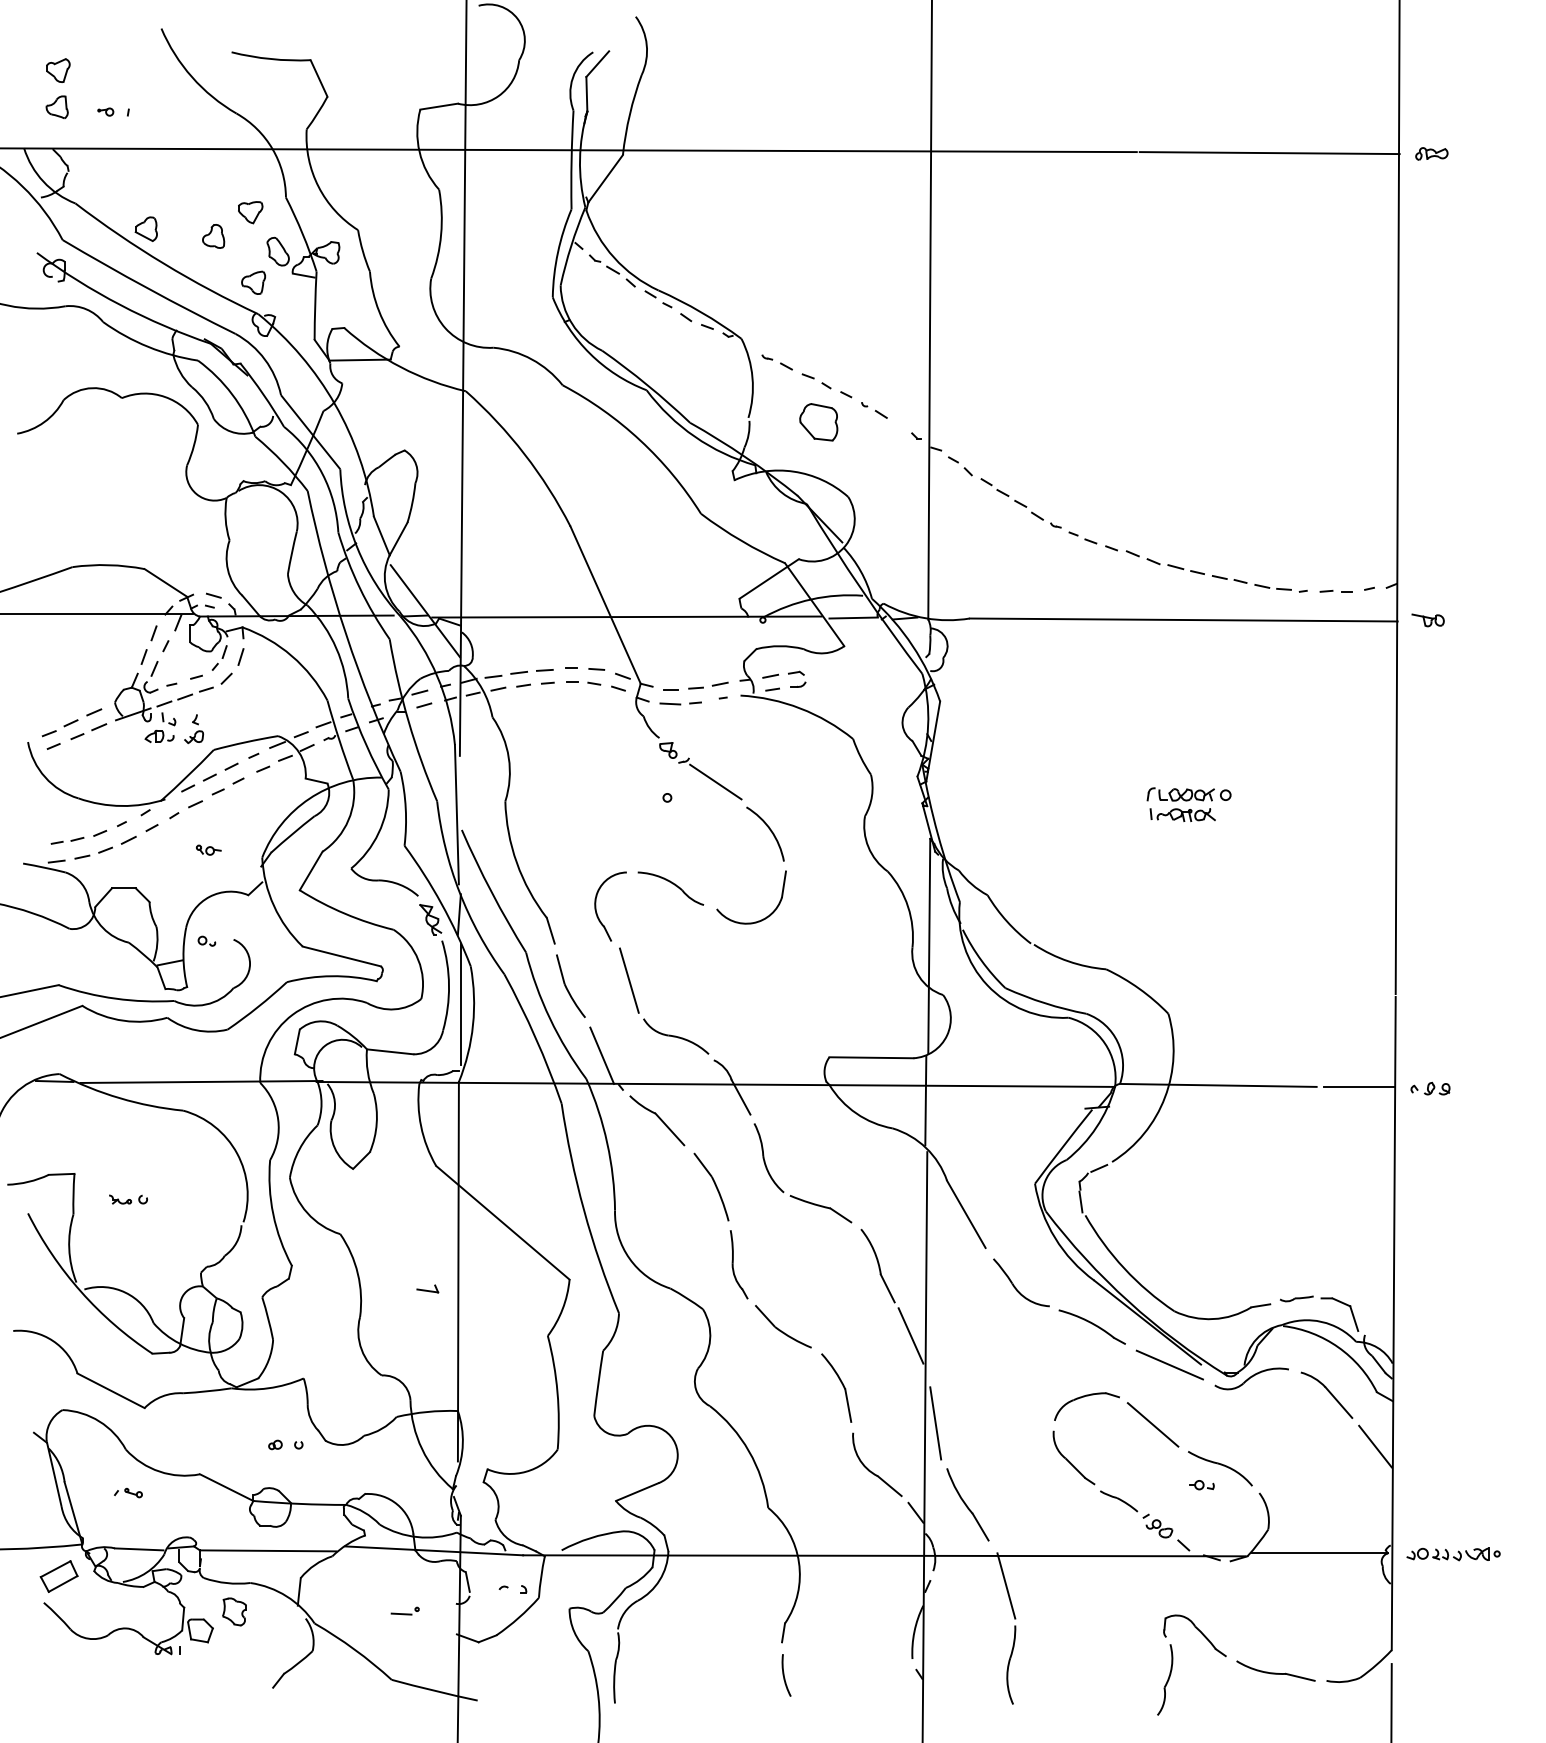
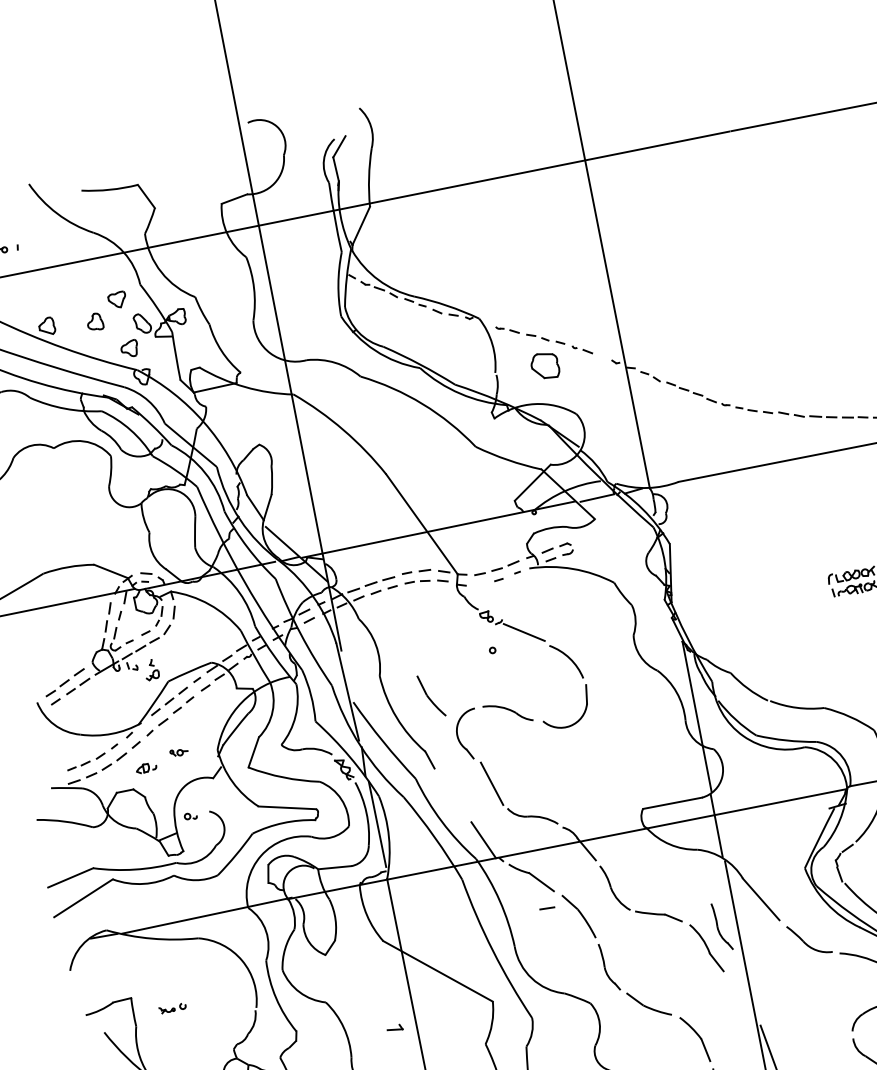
line: (670, 703) -> (547, 908), moved
part: (159, 736) -> (146, 768), moved
part: (570, 985) -> (431, 695), moved
part: (904, 1240) -> (721, 926), added
line: (910, 1335) -> (739, 992), removed

